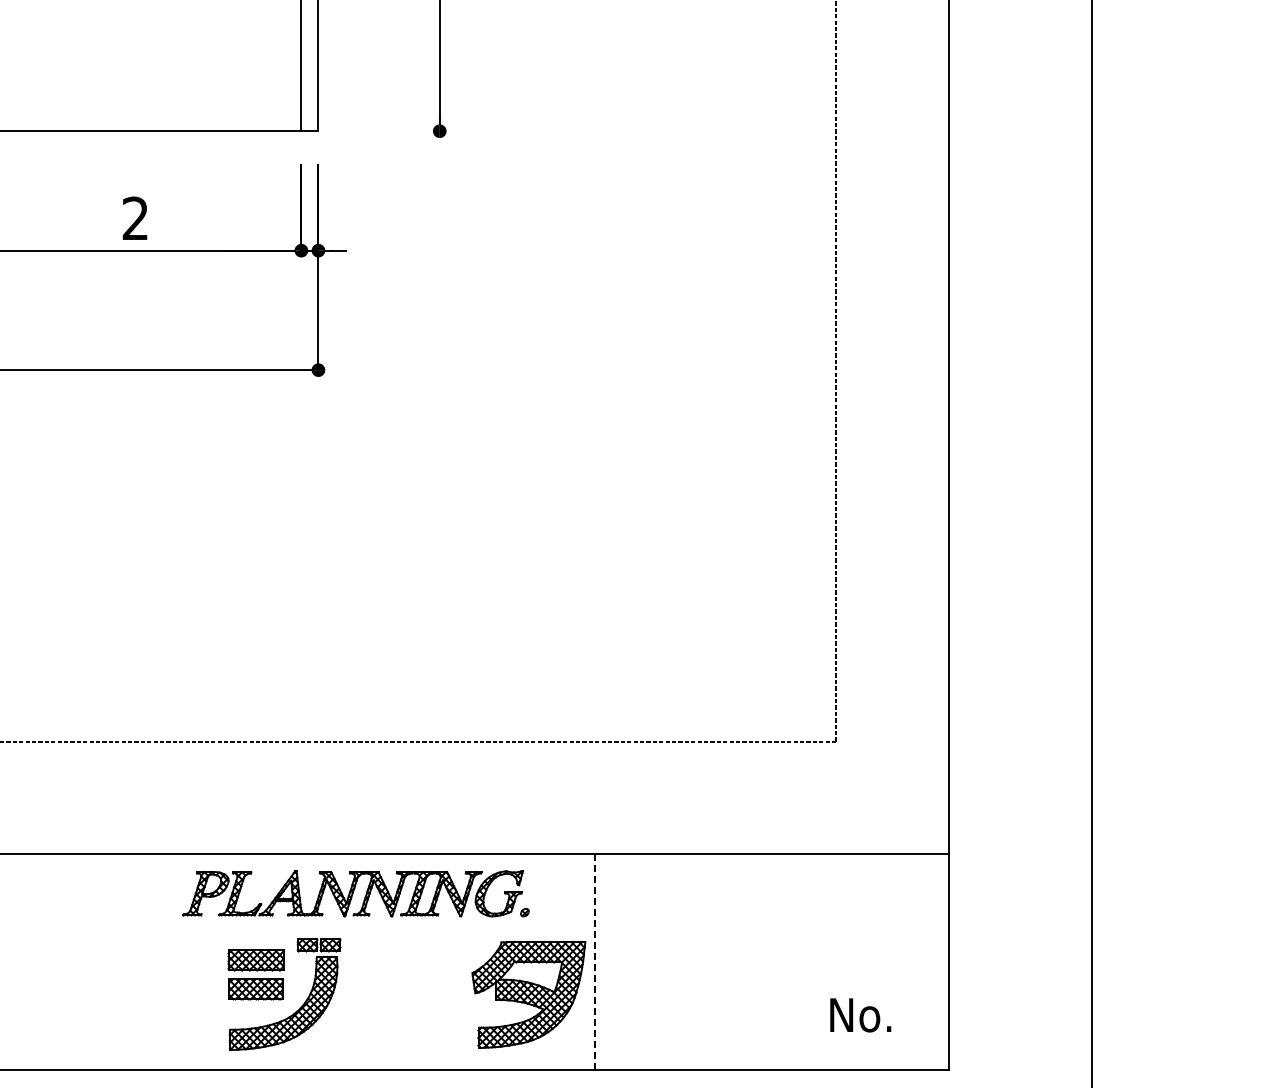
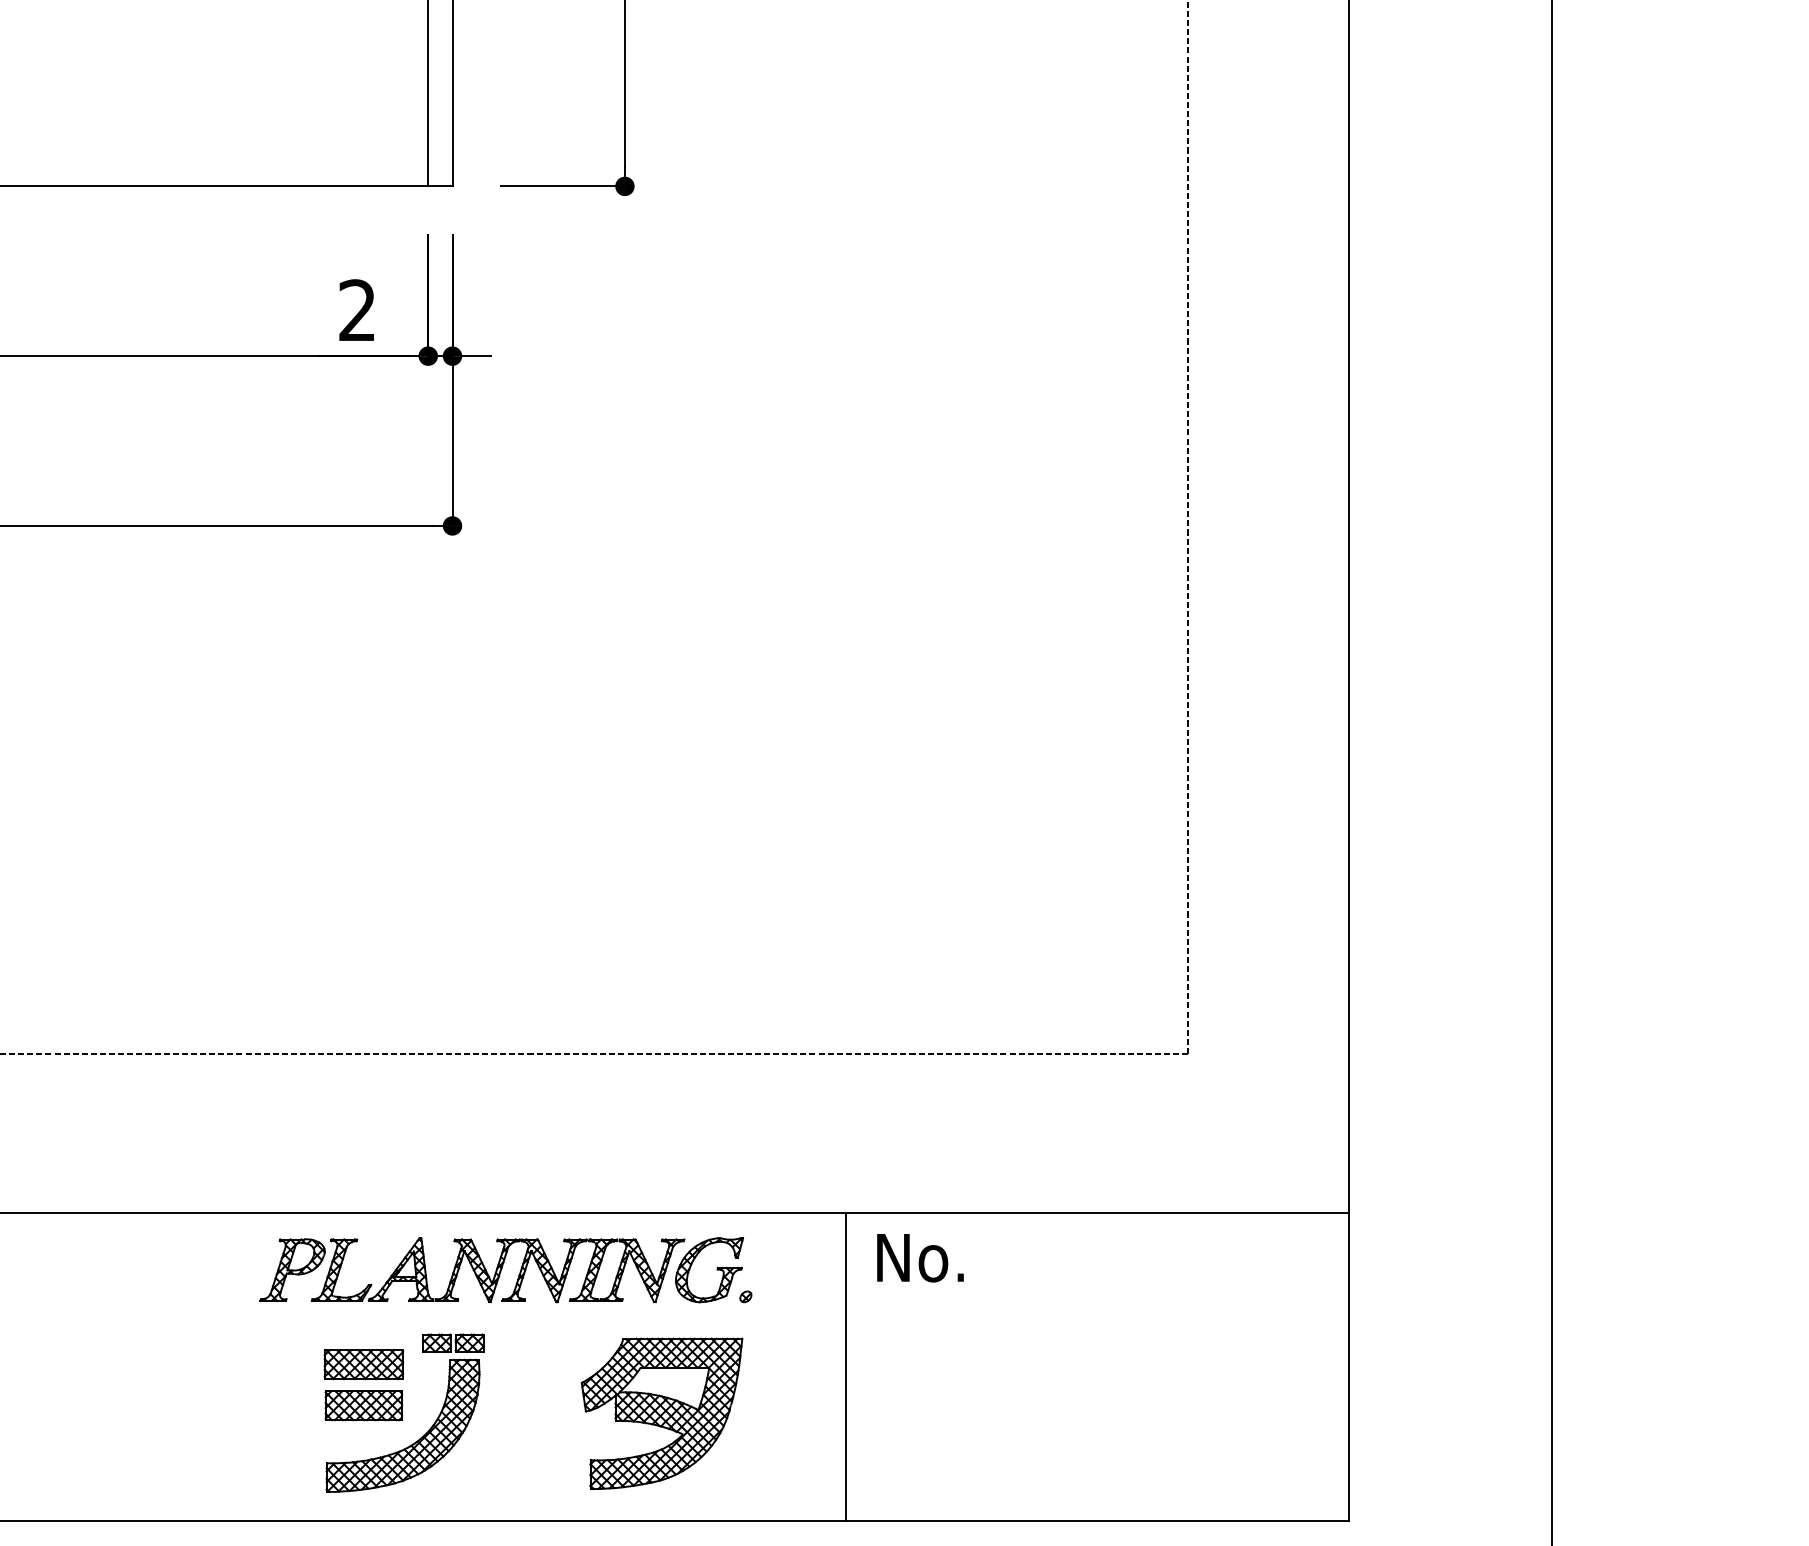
line: (395, 131) -> (562, 186), added
text: (134, 217) -> (355, 309), moved
line: (595, 961) -> (846, 1366), dashed -> solid
part: (528, 994) -> (661, 1413), moved
text: (860, 1015) -> (920, 1258), moved

